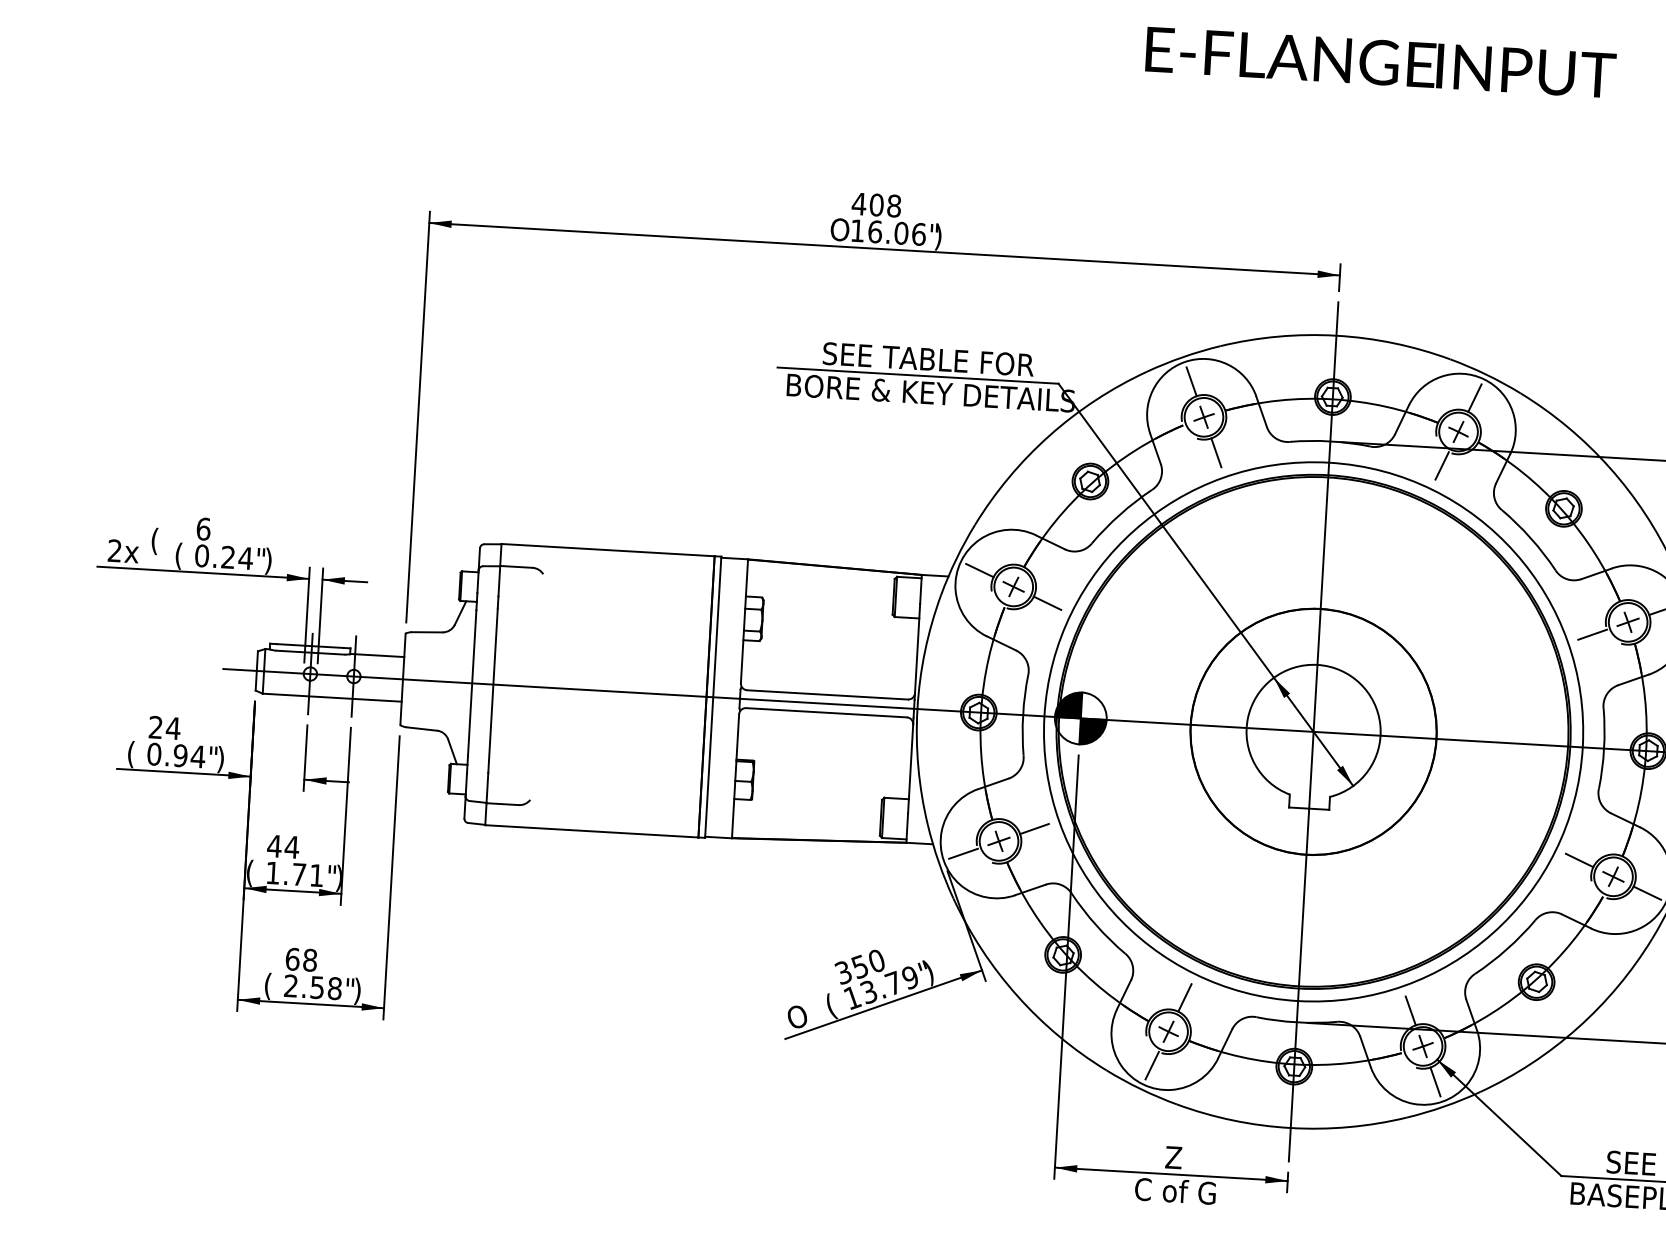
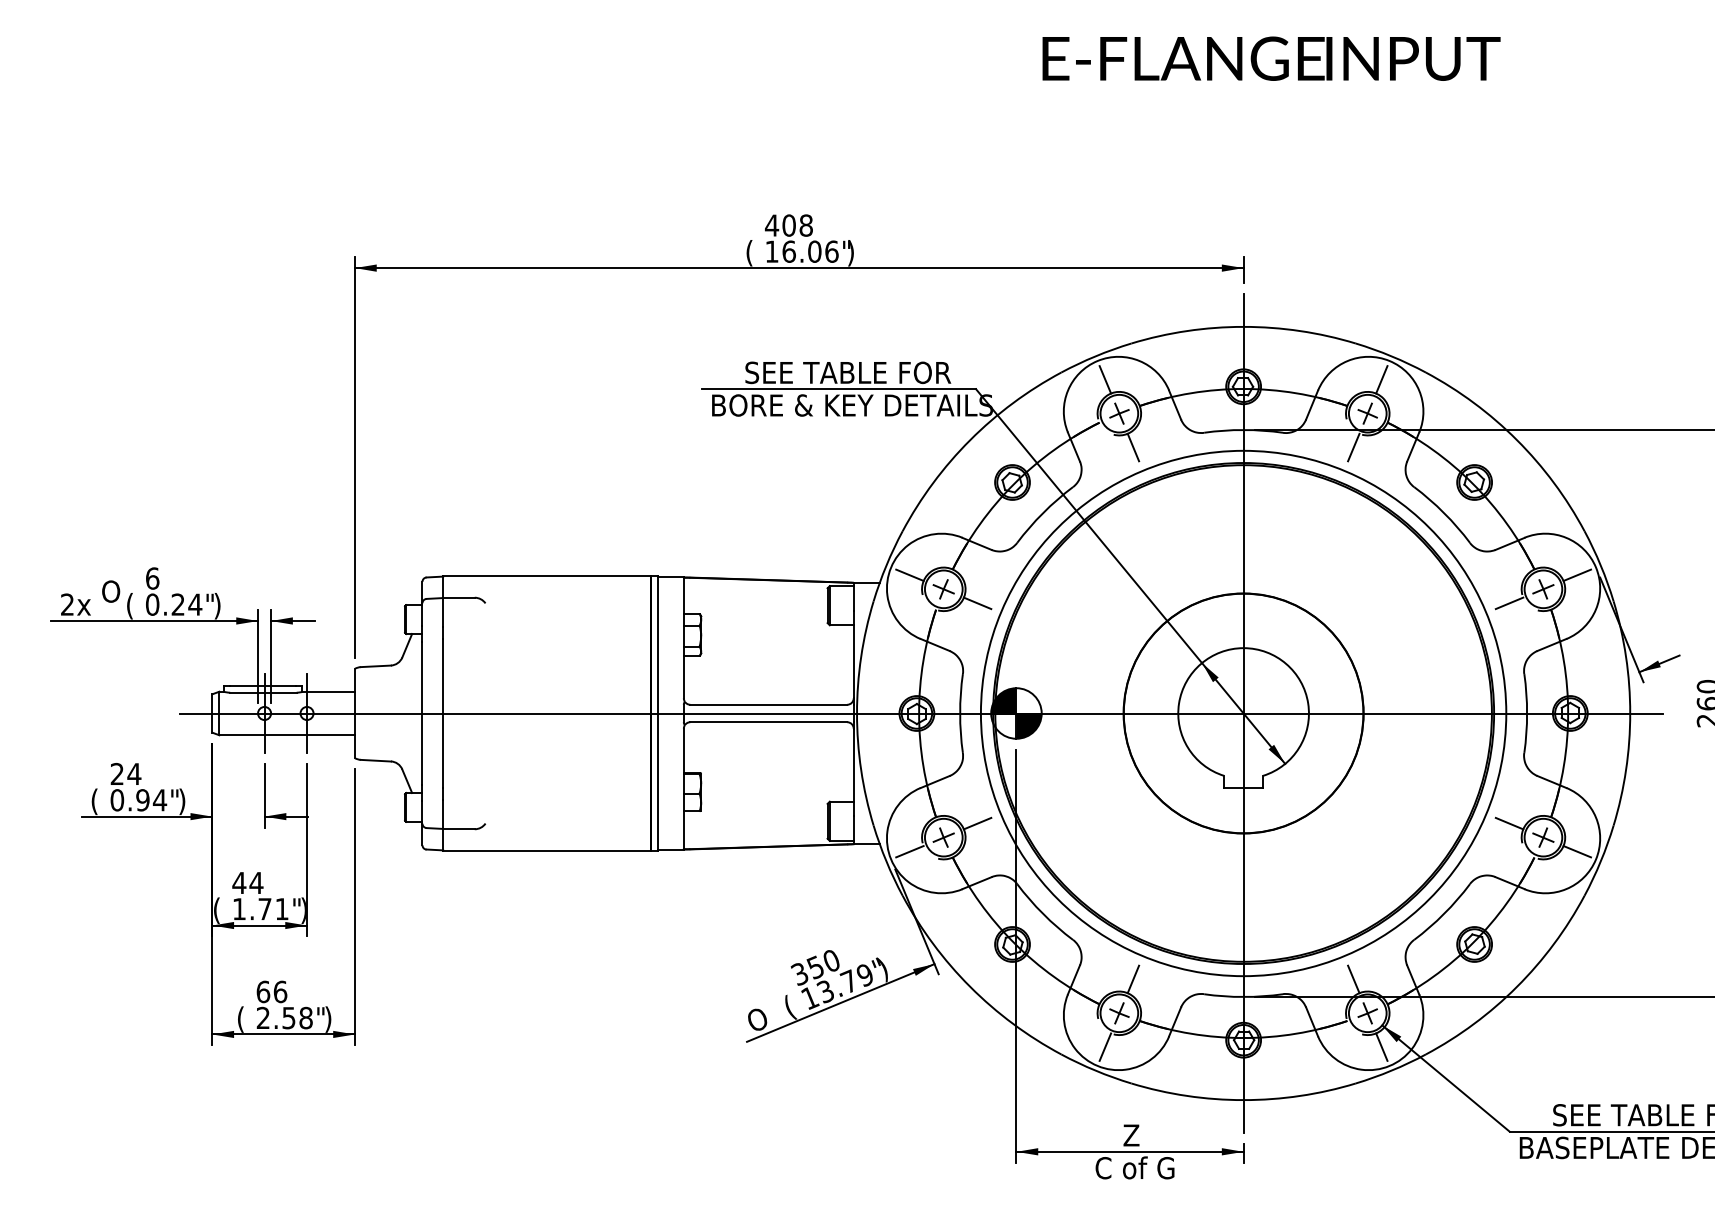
text: (839, 231) -> (754, 253), O -> (
text: (160, 541) -> (111, 592), ( -> O
text: (310, 959) -> (280, 991), 68 -> 66

